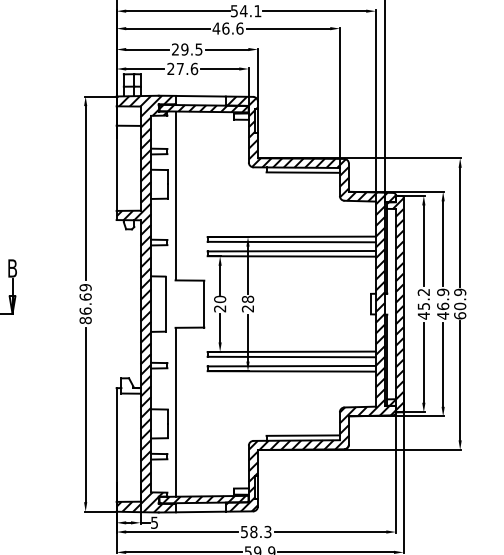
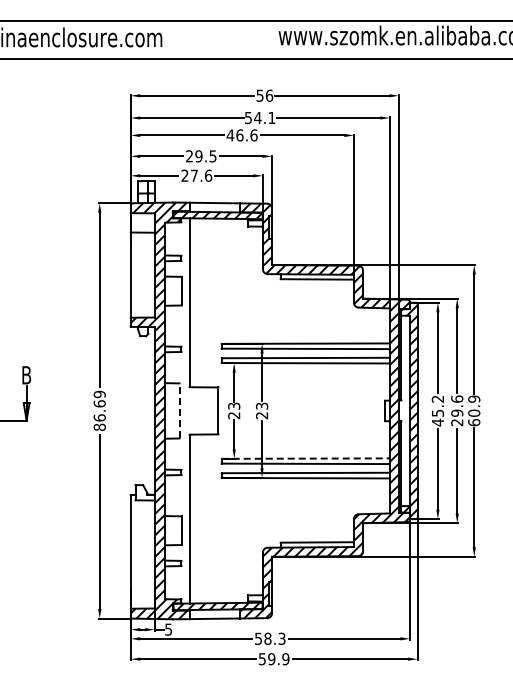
text: (220, 298) -> (234, 405), 20 -> 23
text: (248, 298) -> (262, 405), 28 -> 23
line: (165, 303) -> (179, 410), solid -> dashed
text: (443, 303) -> (457, 410), 46.9 -> 29.6
line: (292, 351) -> (306, 458), solid -> dashed

